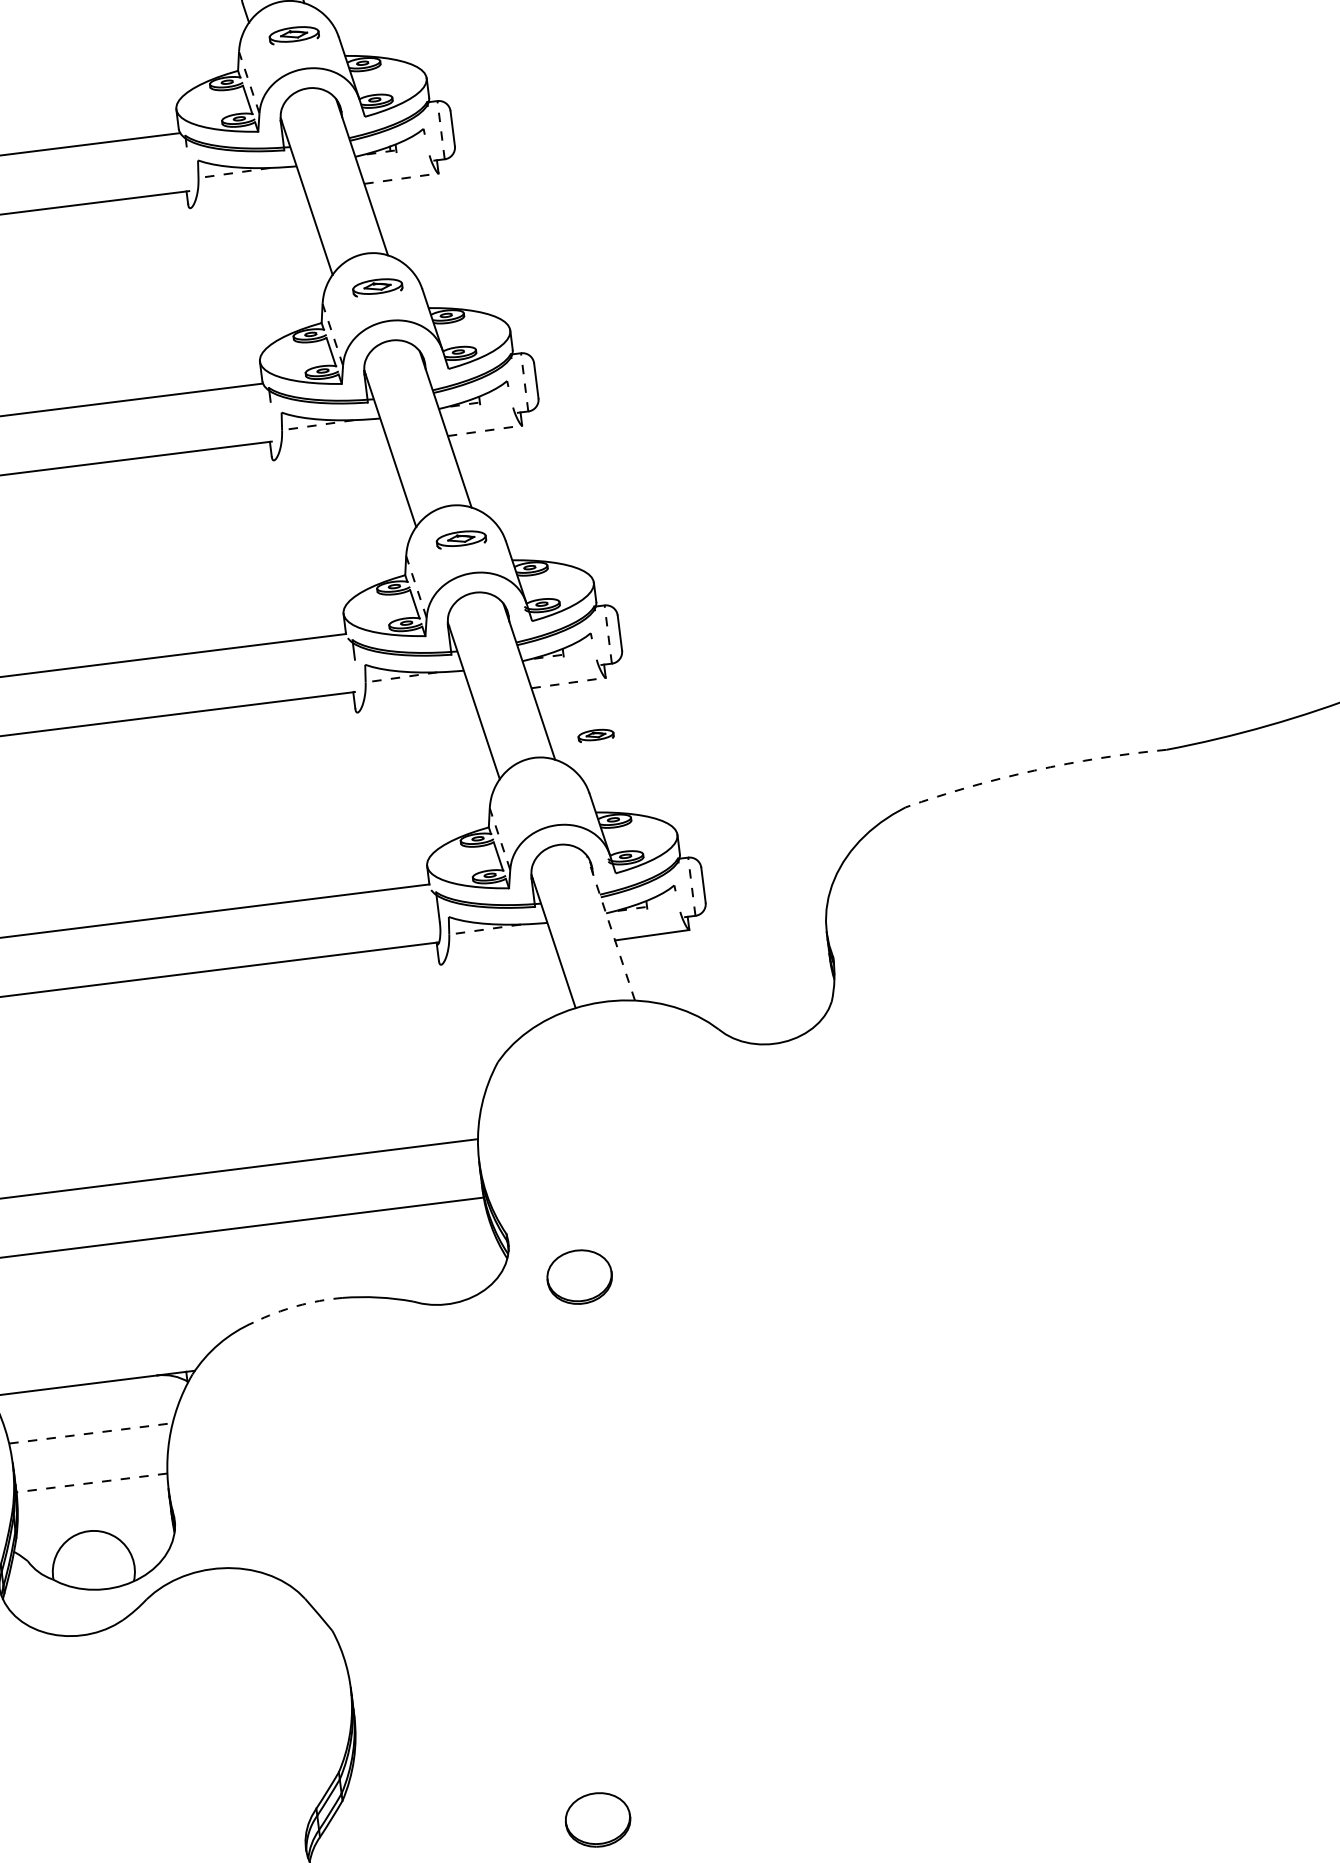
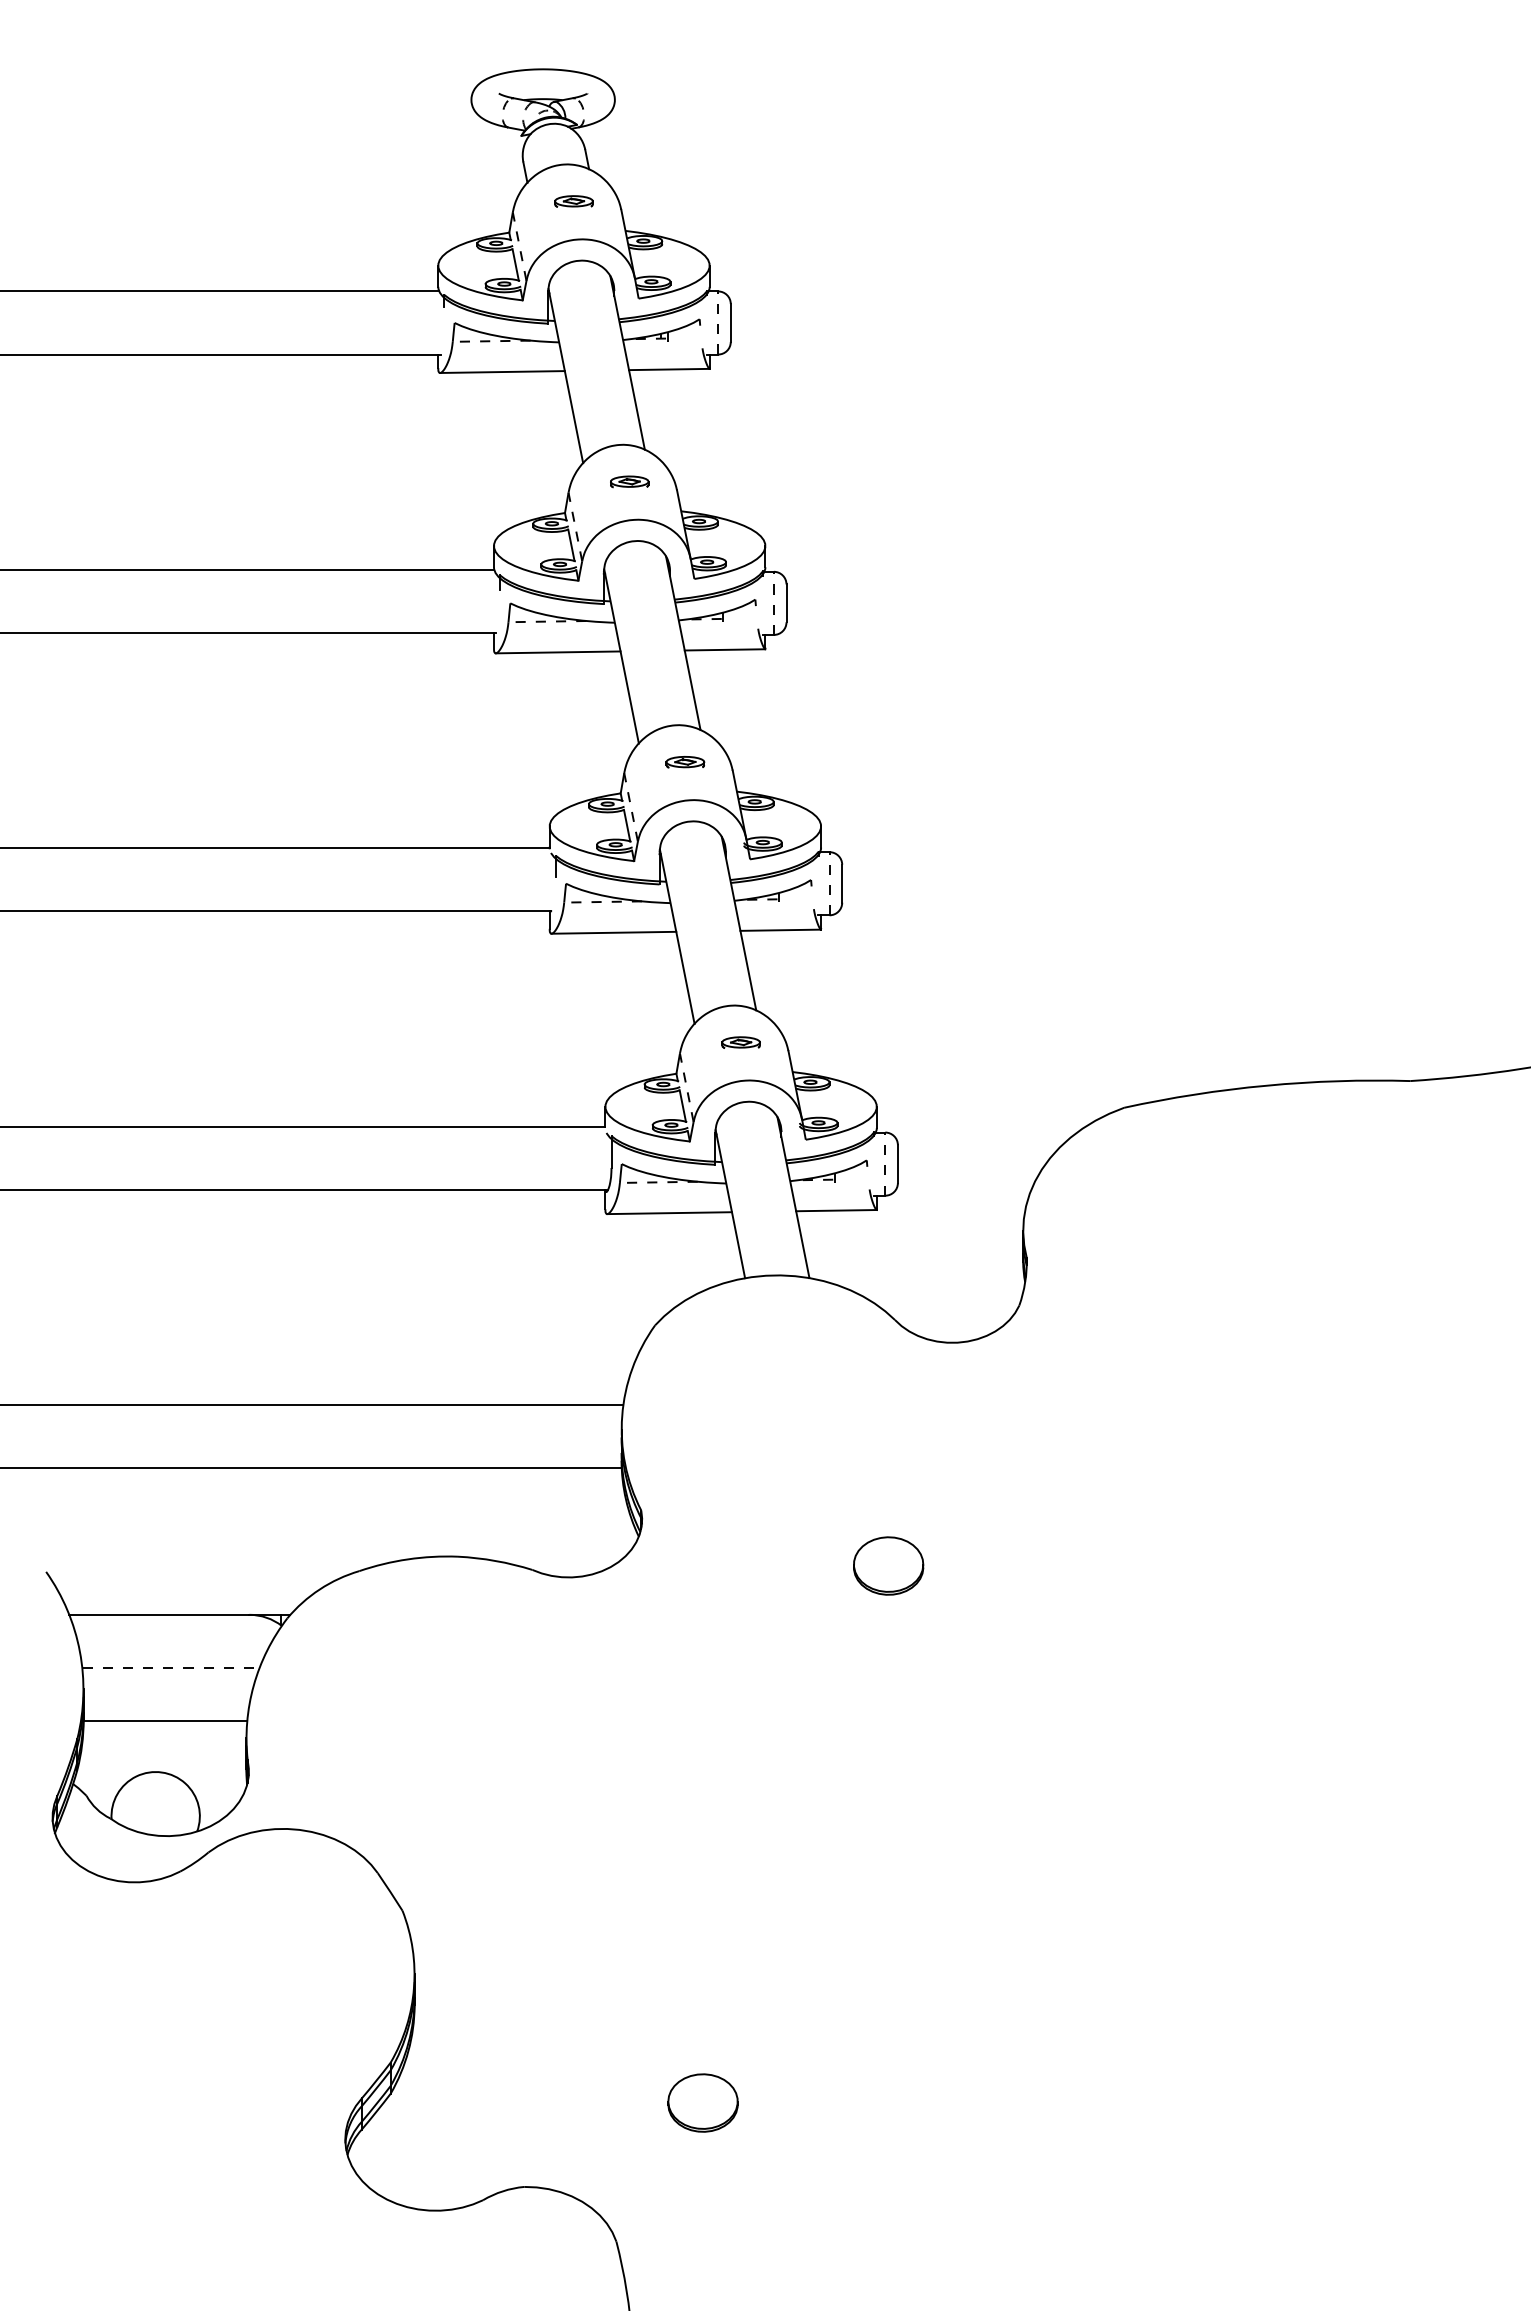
part: (293, 34) -> (573, 201), size x0.71
line: (401, 178) -> (669, 369), dashed -> solid
line: (247, 199) -> (502, 371), added
part: (377, 286) -> (629, 481), size x0.71
line: (485, 430) -> (725, 649), dashed -> solid
line: (330, 452) -> (557, 652), added
part: (461, 539) -> (685, 762), size x0.71
line: (569, 683) -> (781, 930), dashed -> solid
line: (414, 704) -> (613, 932), added
part: (595, 735) -> (740, 1042), moved
arc: (1034, 770) -> (1266, 1085), dashed -> solid
line: (611, 928) -> (793, 1197), dashed -> solid
line: (498, 957) -> (669, 1213), added
part: (579, 1276) -> (888, 1565), moved
arc: (296, 1306) -> (407, 1559), dashed -> solid
line: (91, 1482) -> (165, 1720), dashed -> solid
part: (597, 1819) -> (702, 2102), moved

